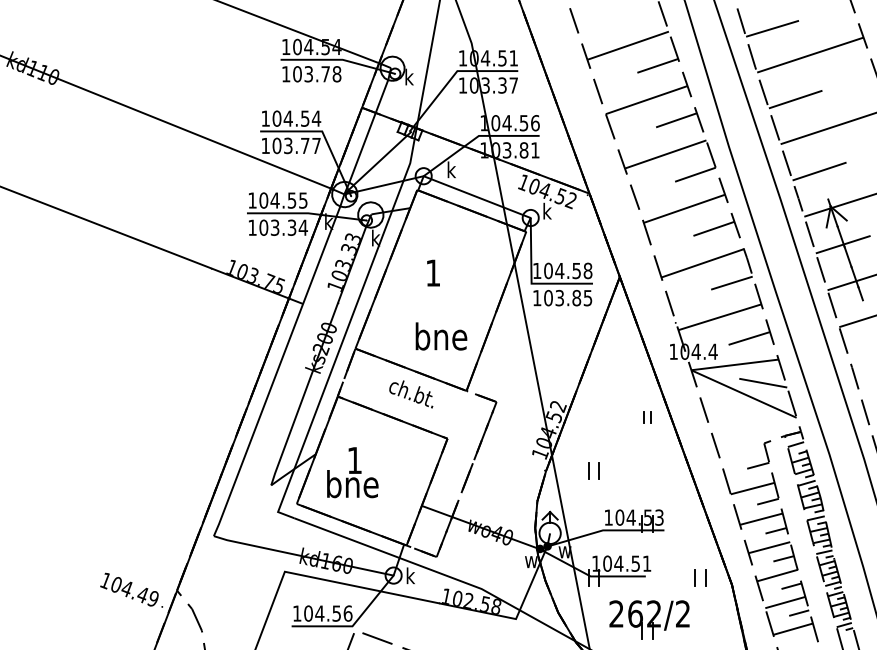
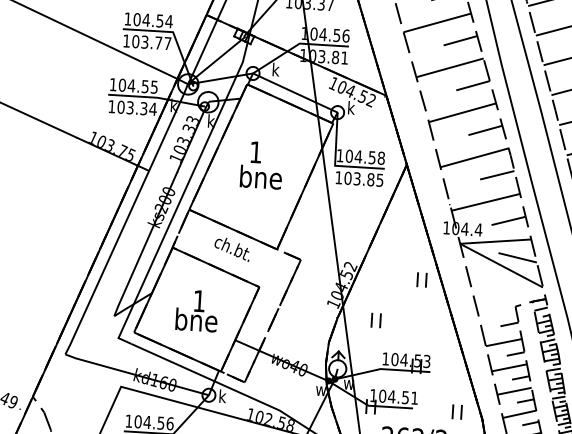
text: (441, 336) -> (261, 177), moved
part: (647, 417) -> (422, 279), size x1.43
text: (352, 472) -> (196, 310), moved

